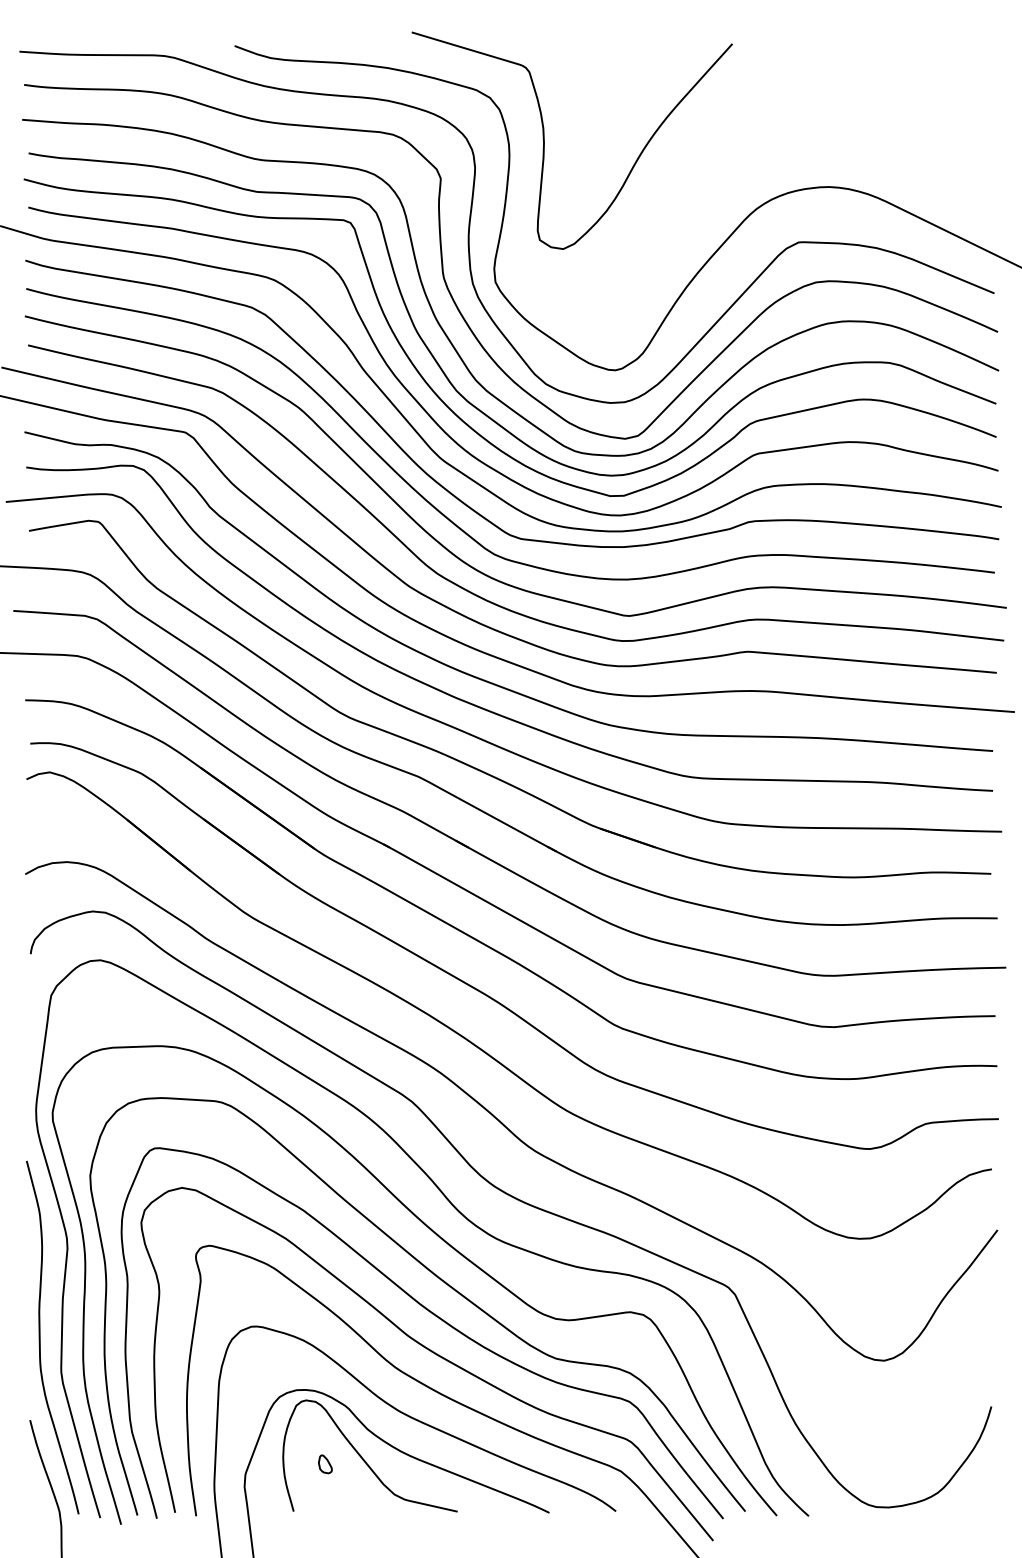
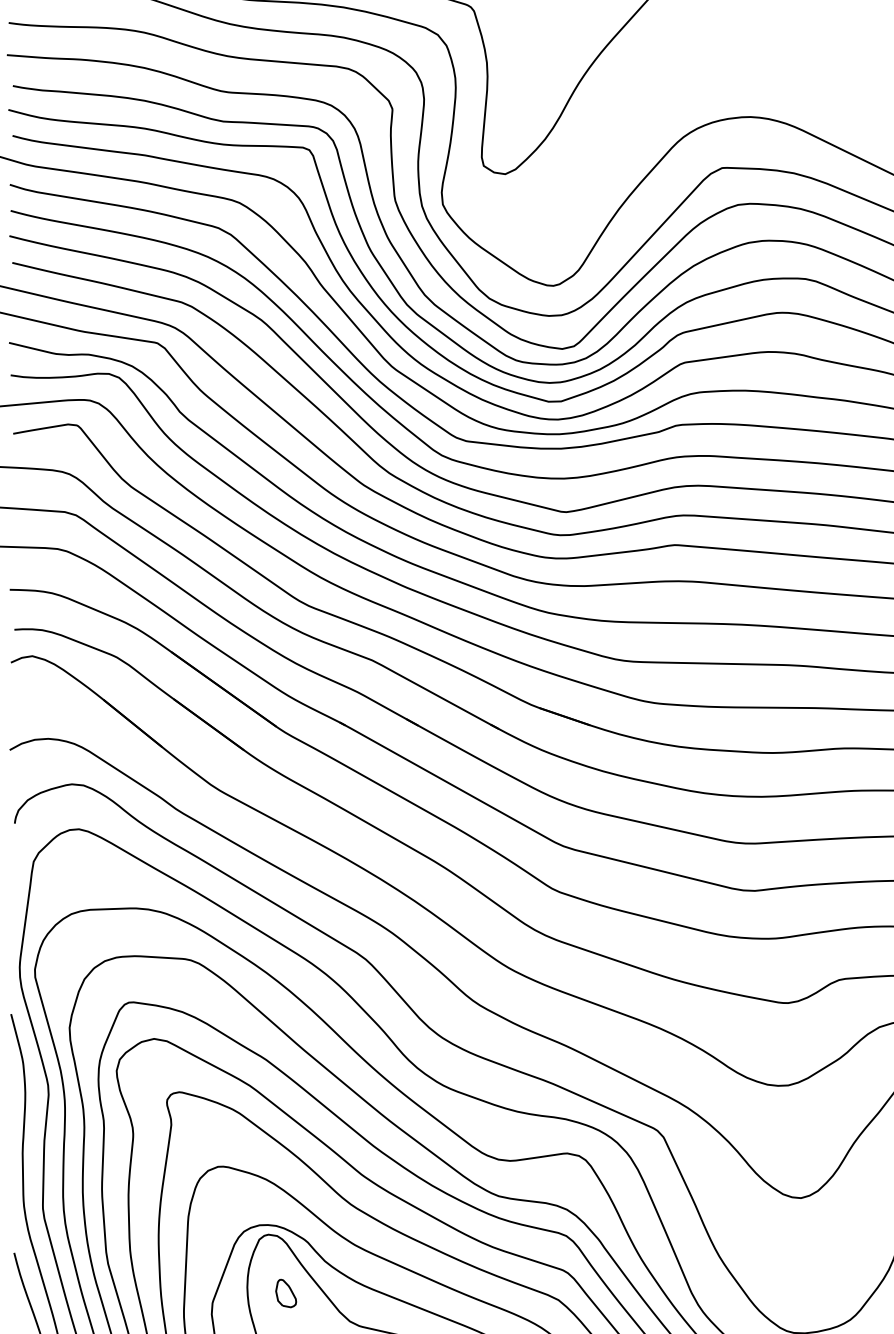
part: (325, 1464) -> (286, 1293), size x1.67

